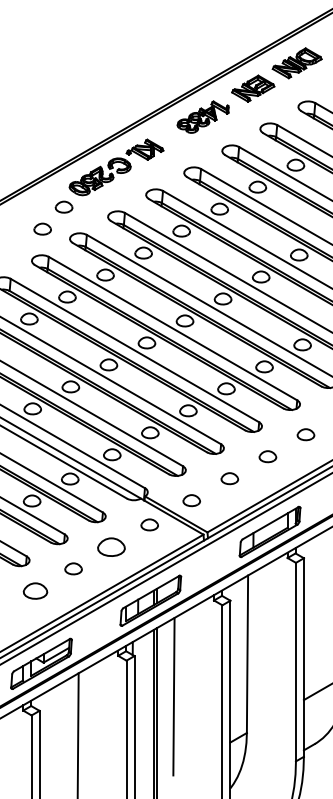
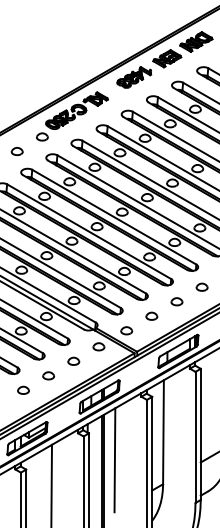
part: (41, 229) -> (16, 151), moved
part: (111, 545) -> (73, 360), size x0.62
part: (35, 589) -> (23, 389), size x0.71

